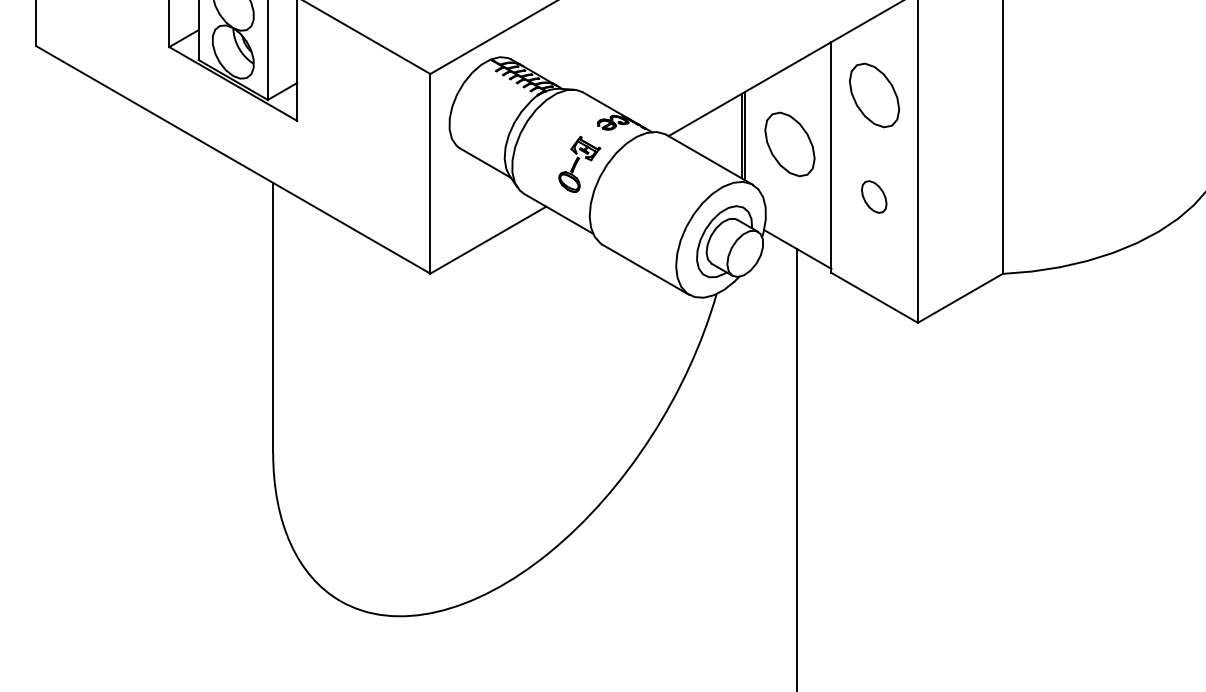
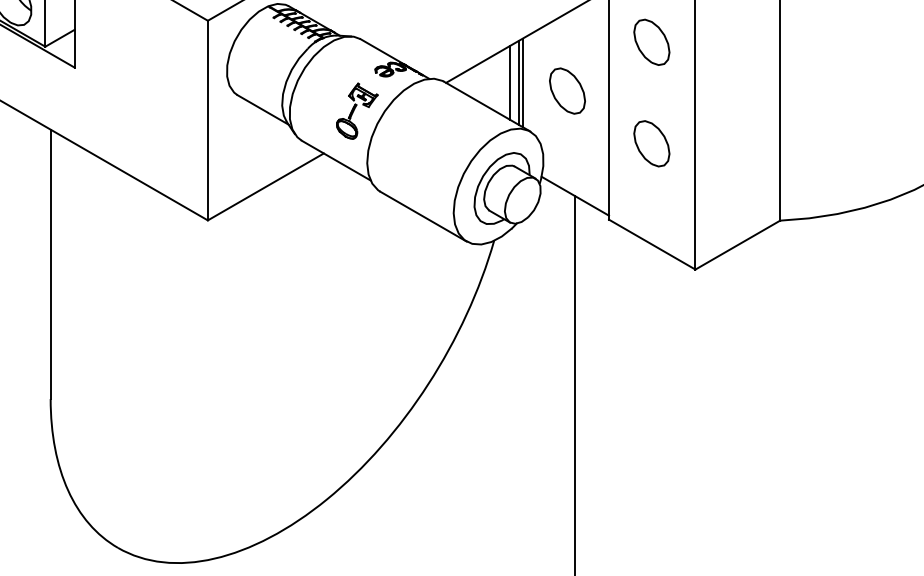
part: (873, 95) -> (651, 42), size x0.71
line: (732, 136) -> (510, 83), added
part: (789, 143) -> (567, 90), size x0.71
part: (873, 196) -> (651, 143), size x1.43

